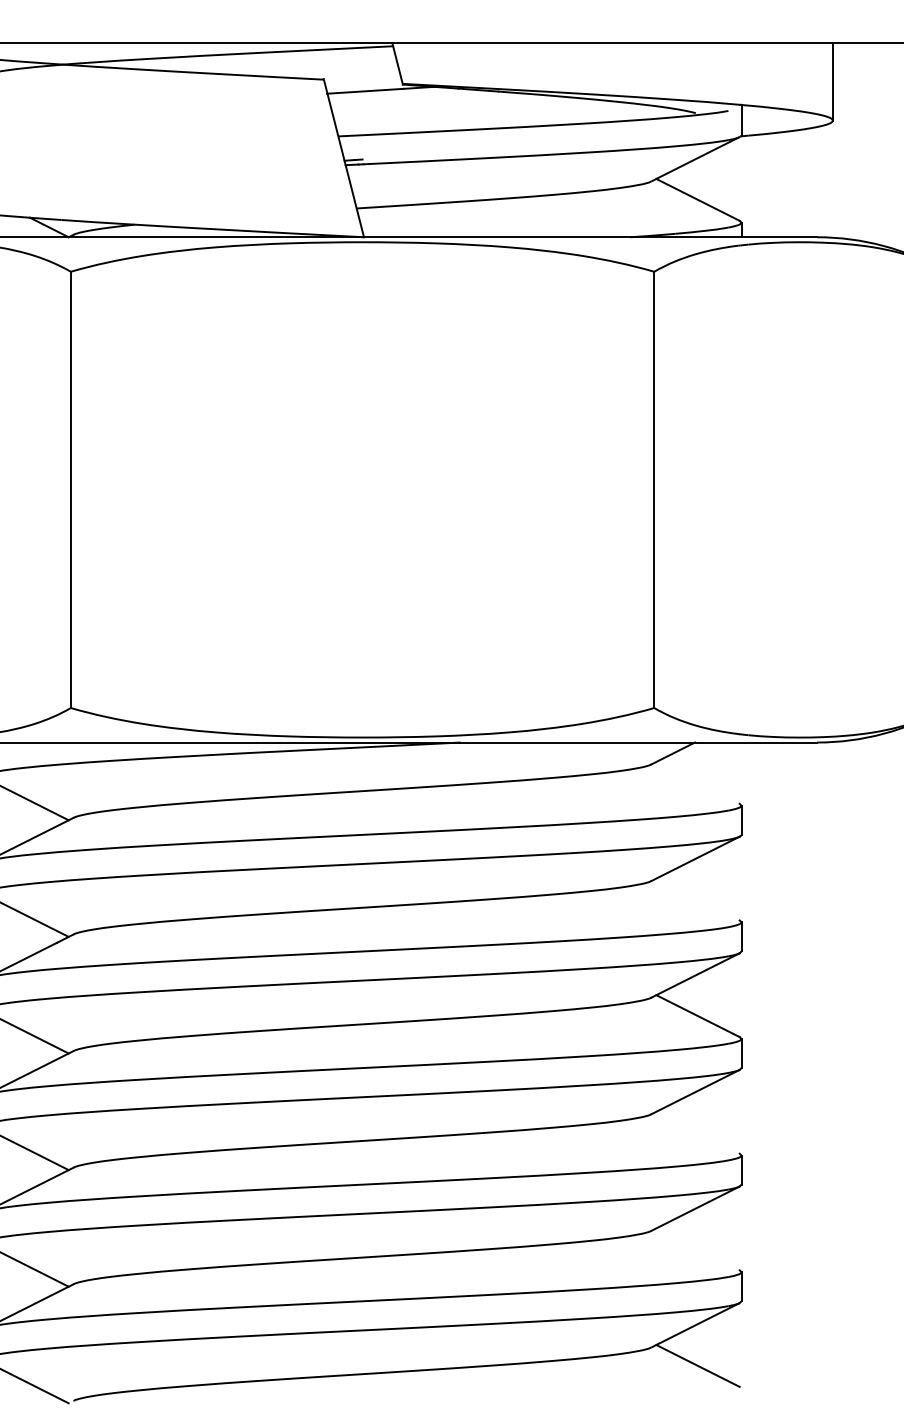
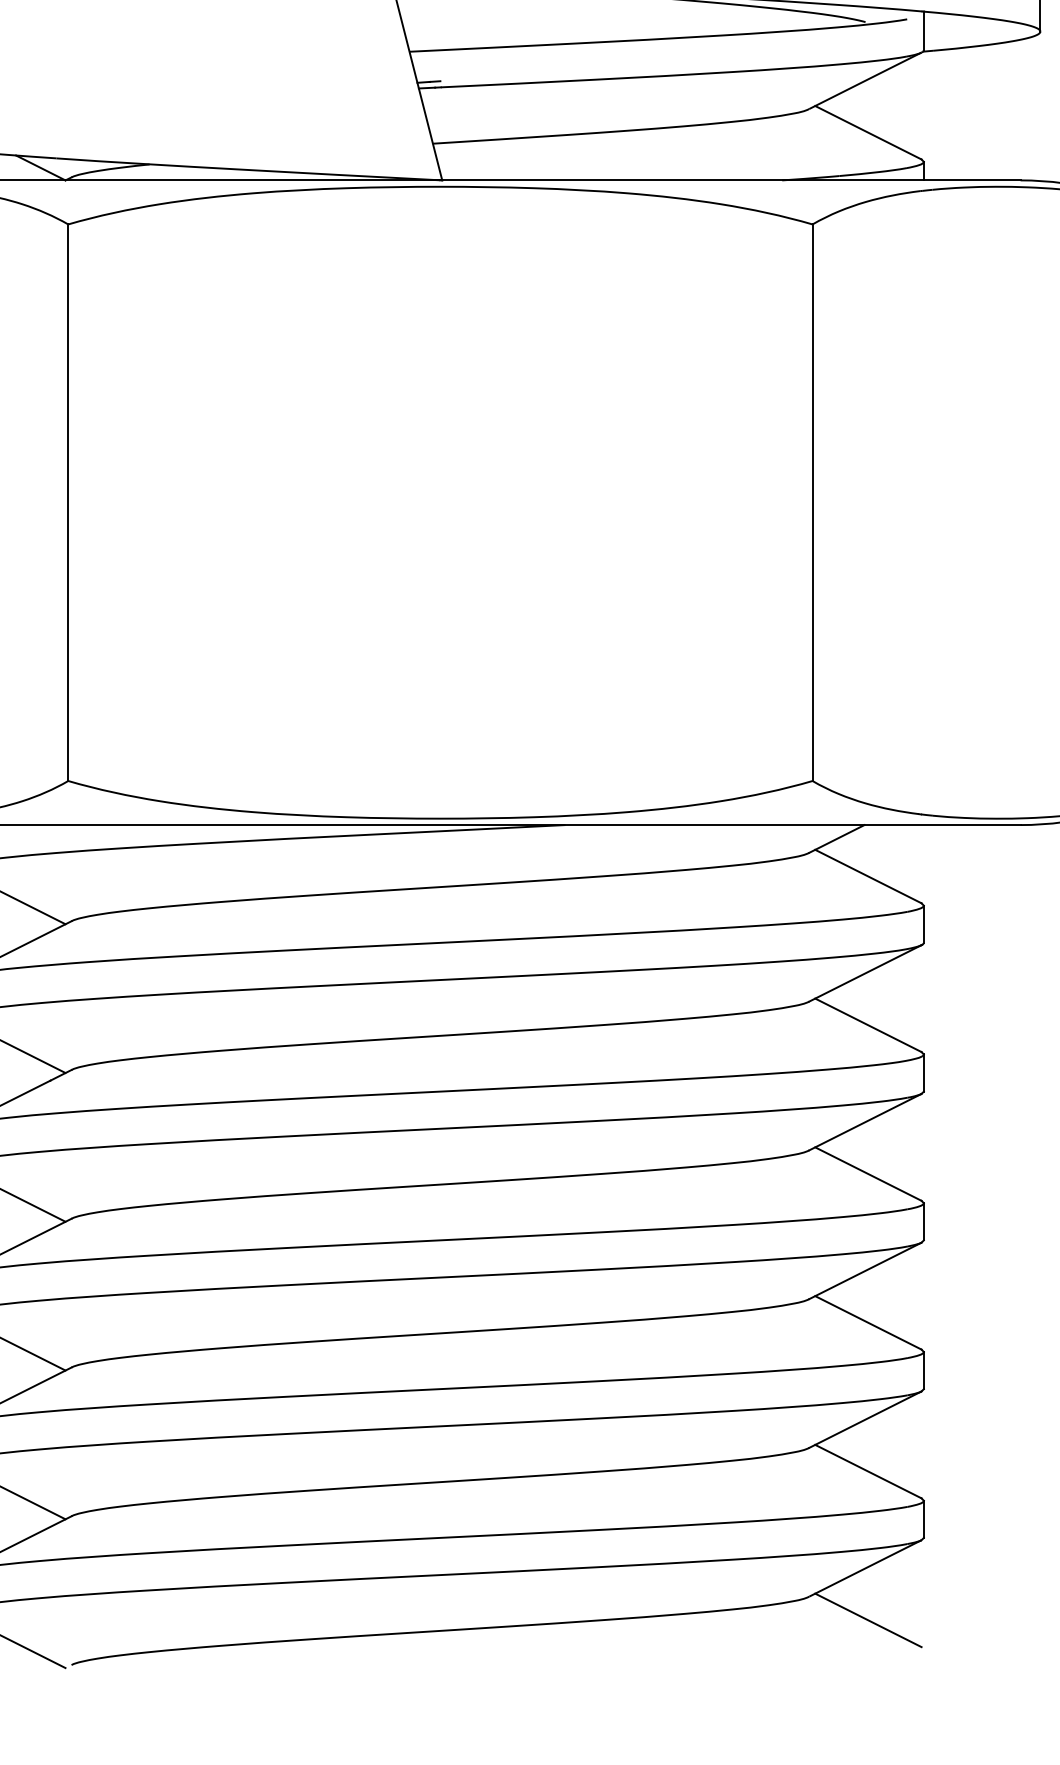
line: (697, 782) -> (867, 876), added
line: (697, 899) -> (867, 1025), added
line: (697, 1132) -> (867, 1322), added
line: (697, 1249) -> (867, 1471), added

